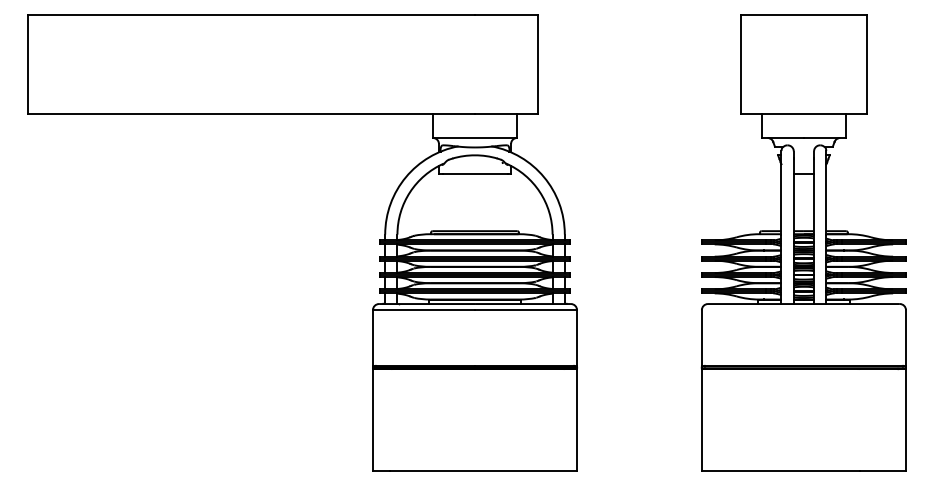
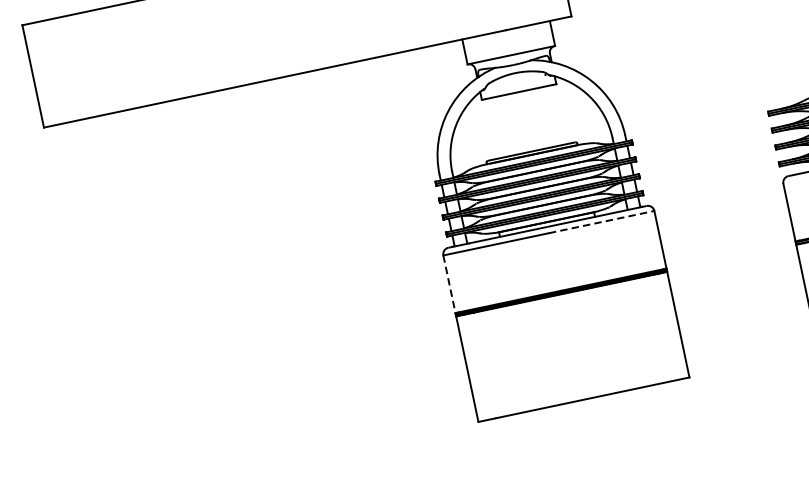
line: (526, 310) -> (602, 222), solid -> dashed
line: (372, 338) -> (449, 284), solid -> dashed

